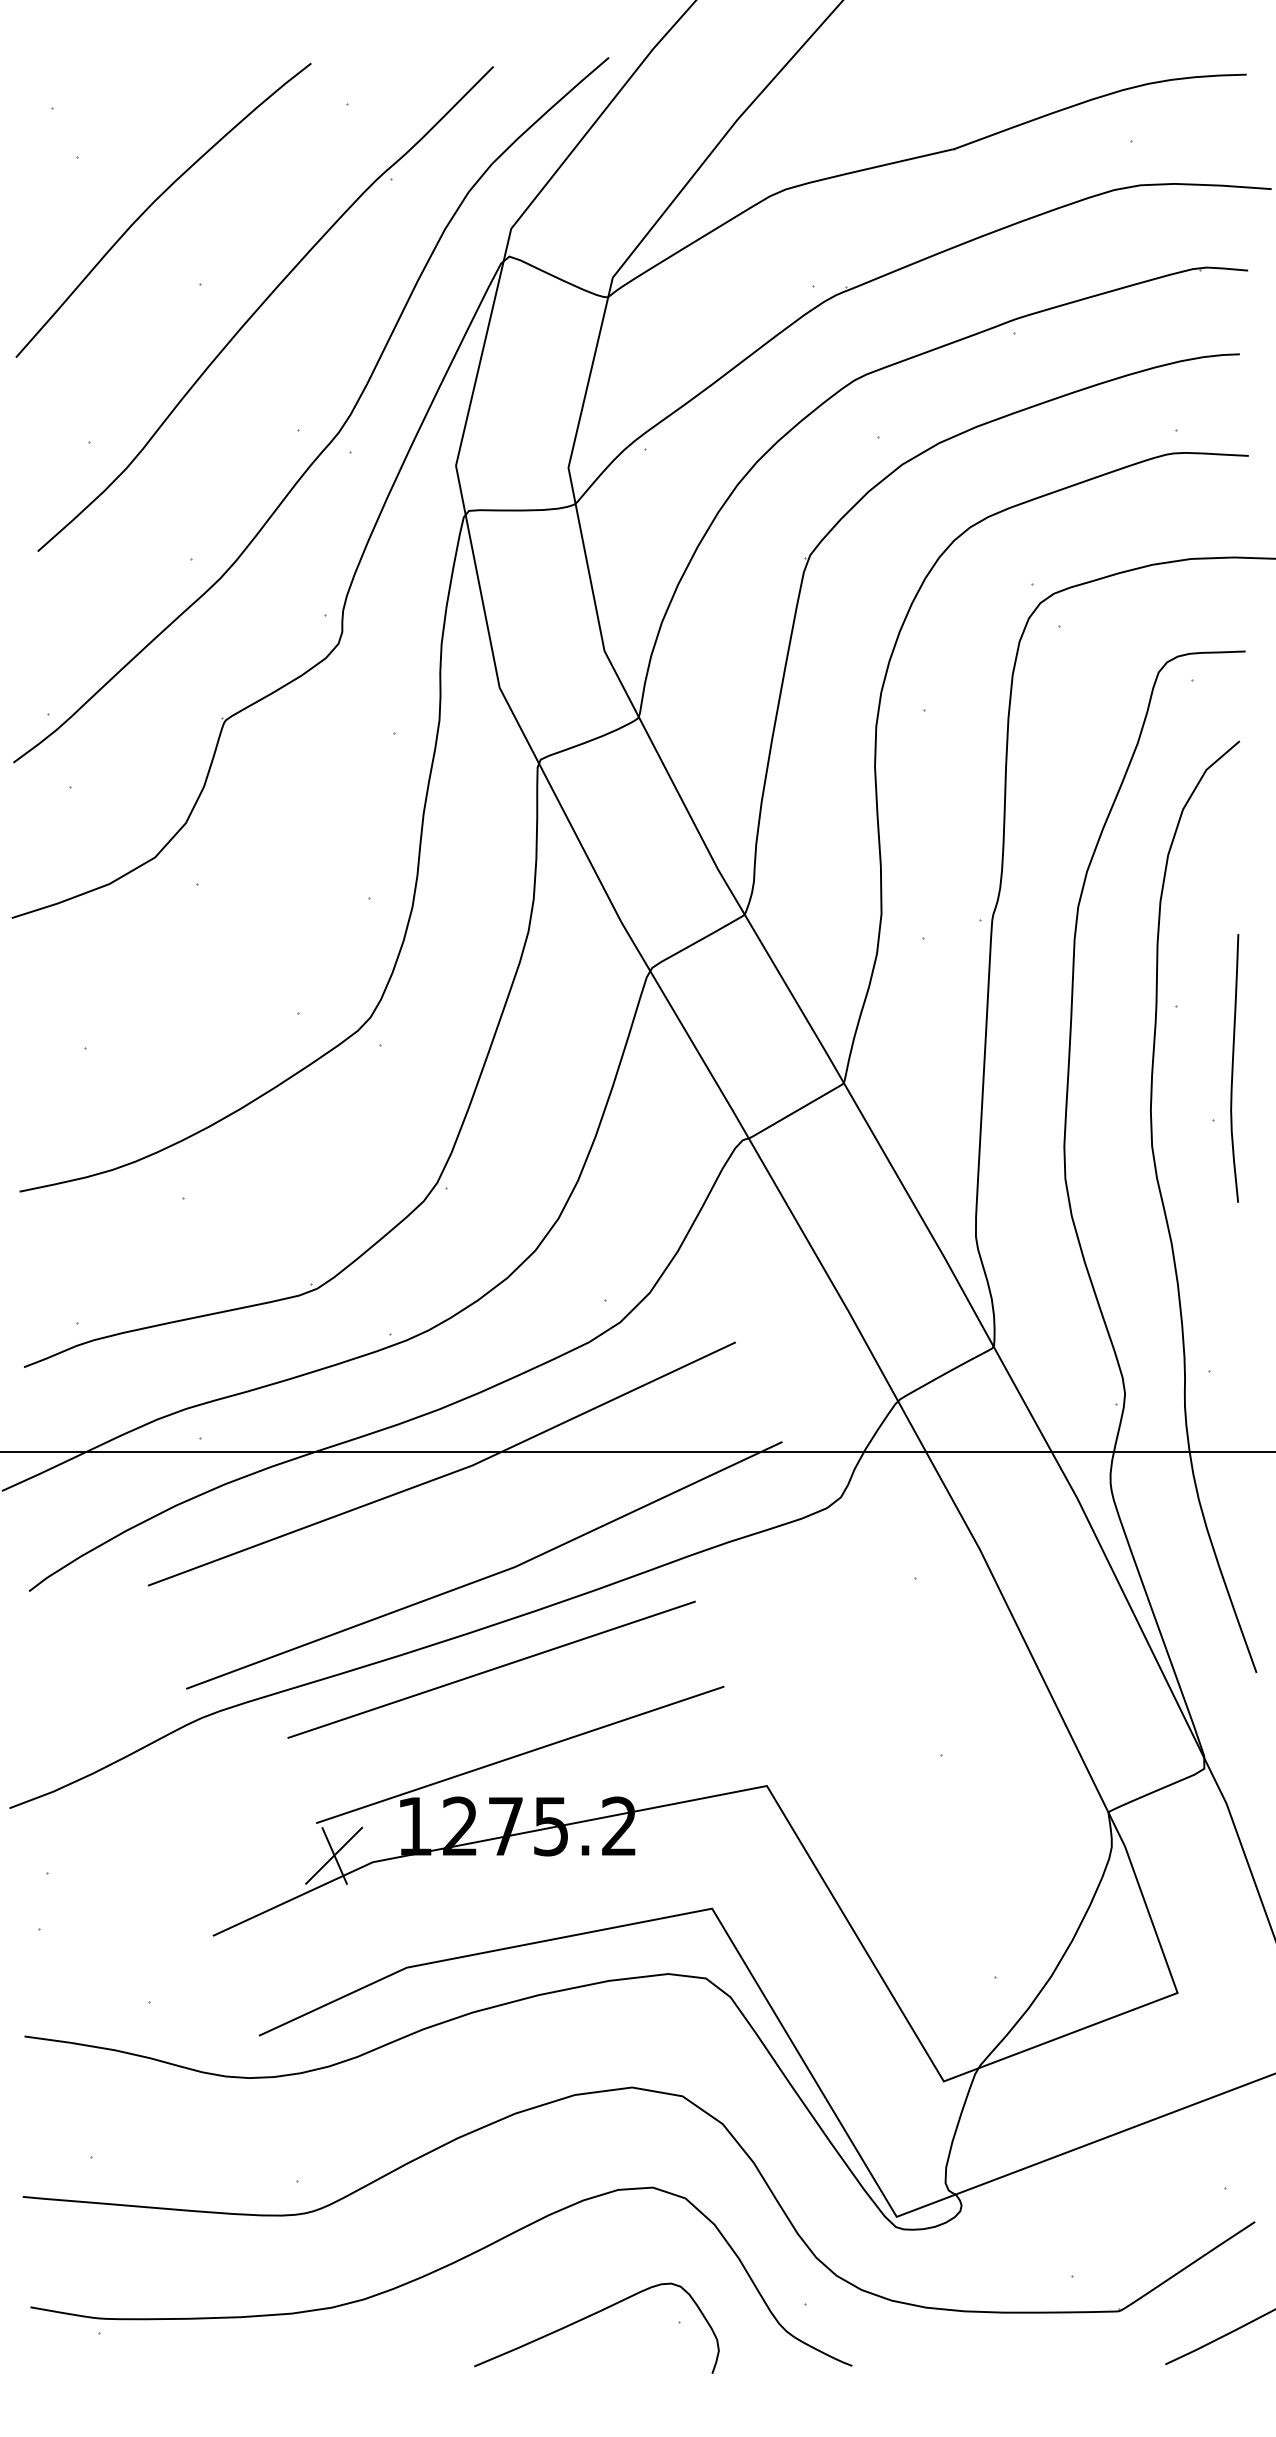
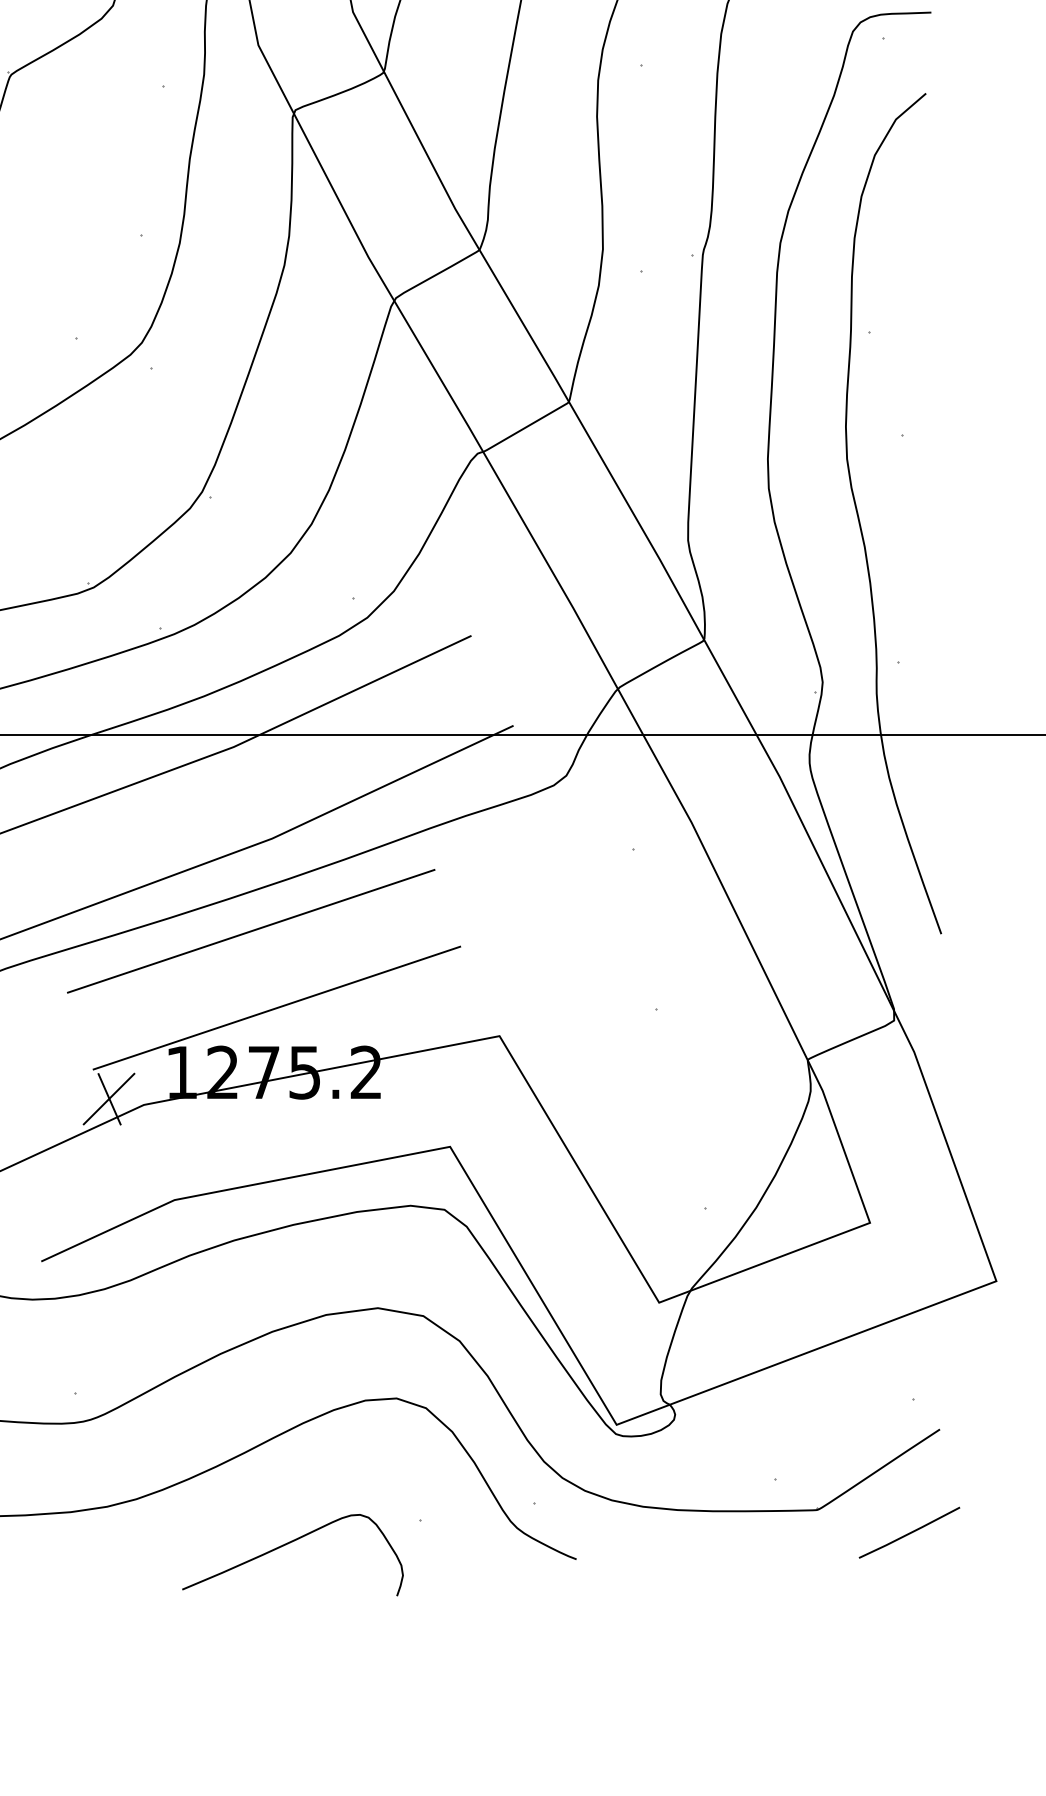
curve: (1233, 1068) -> (920, 388), removed
curve: (591, 2316) -> (288, 1544), moved

